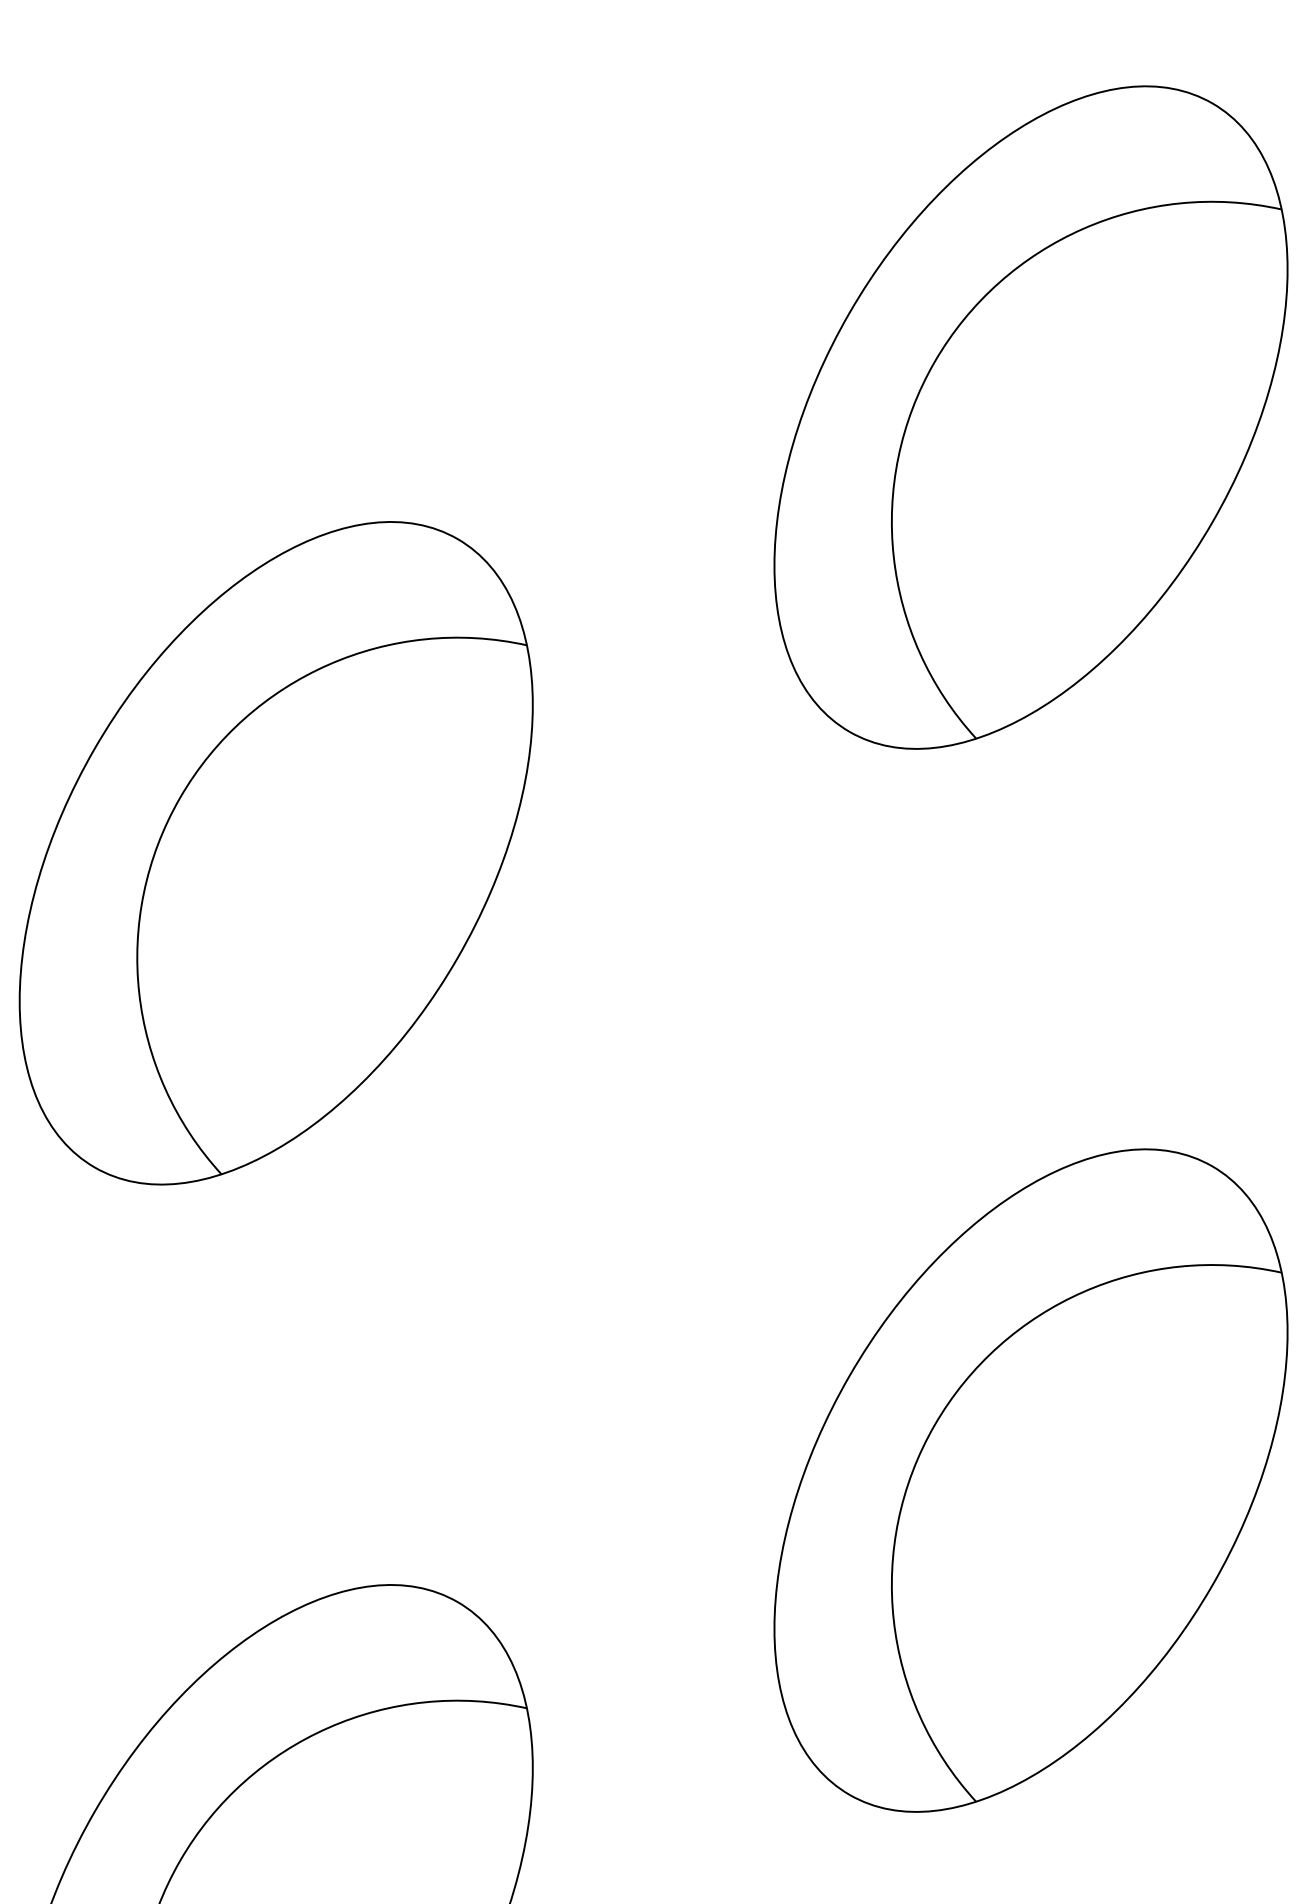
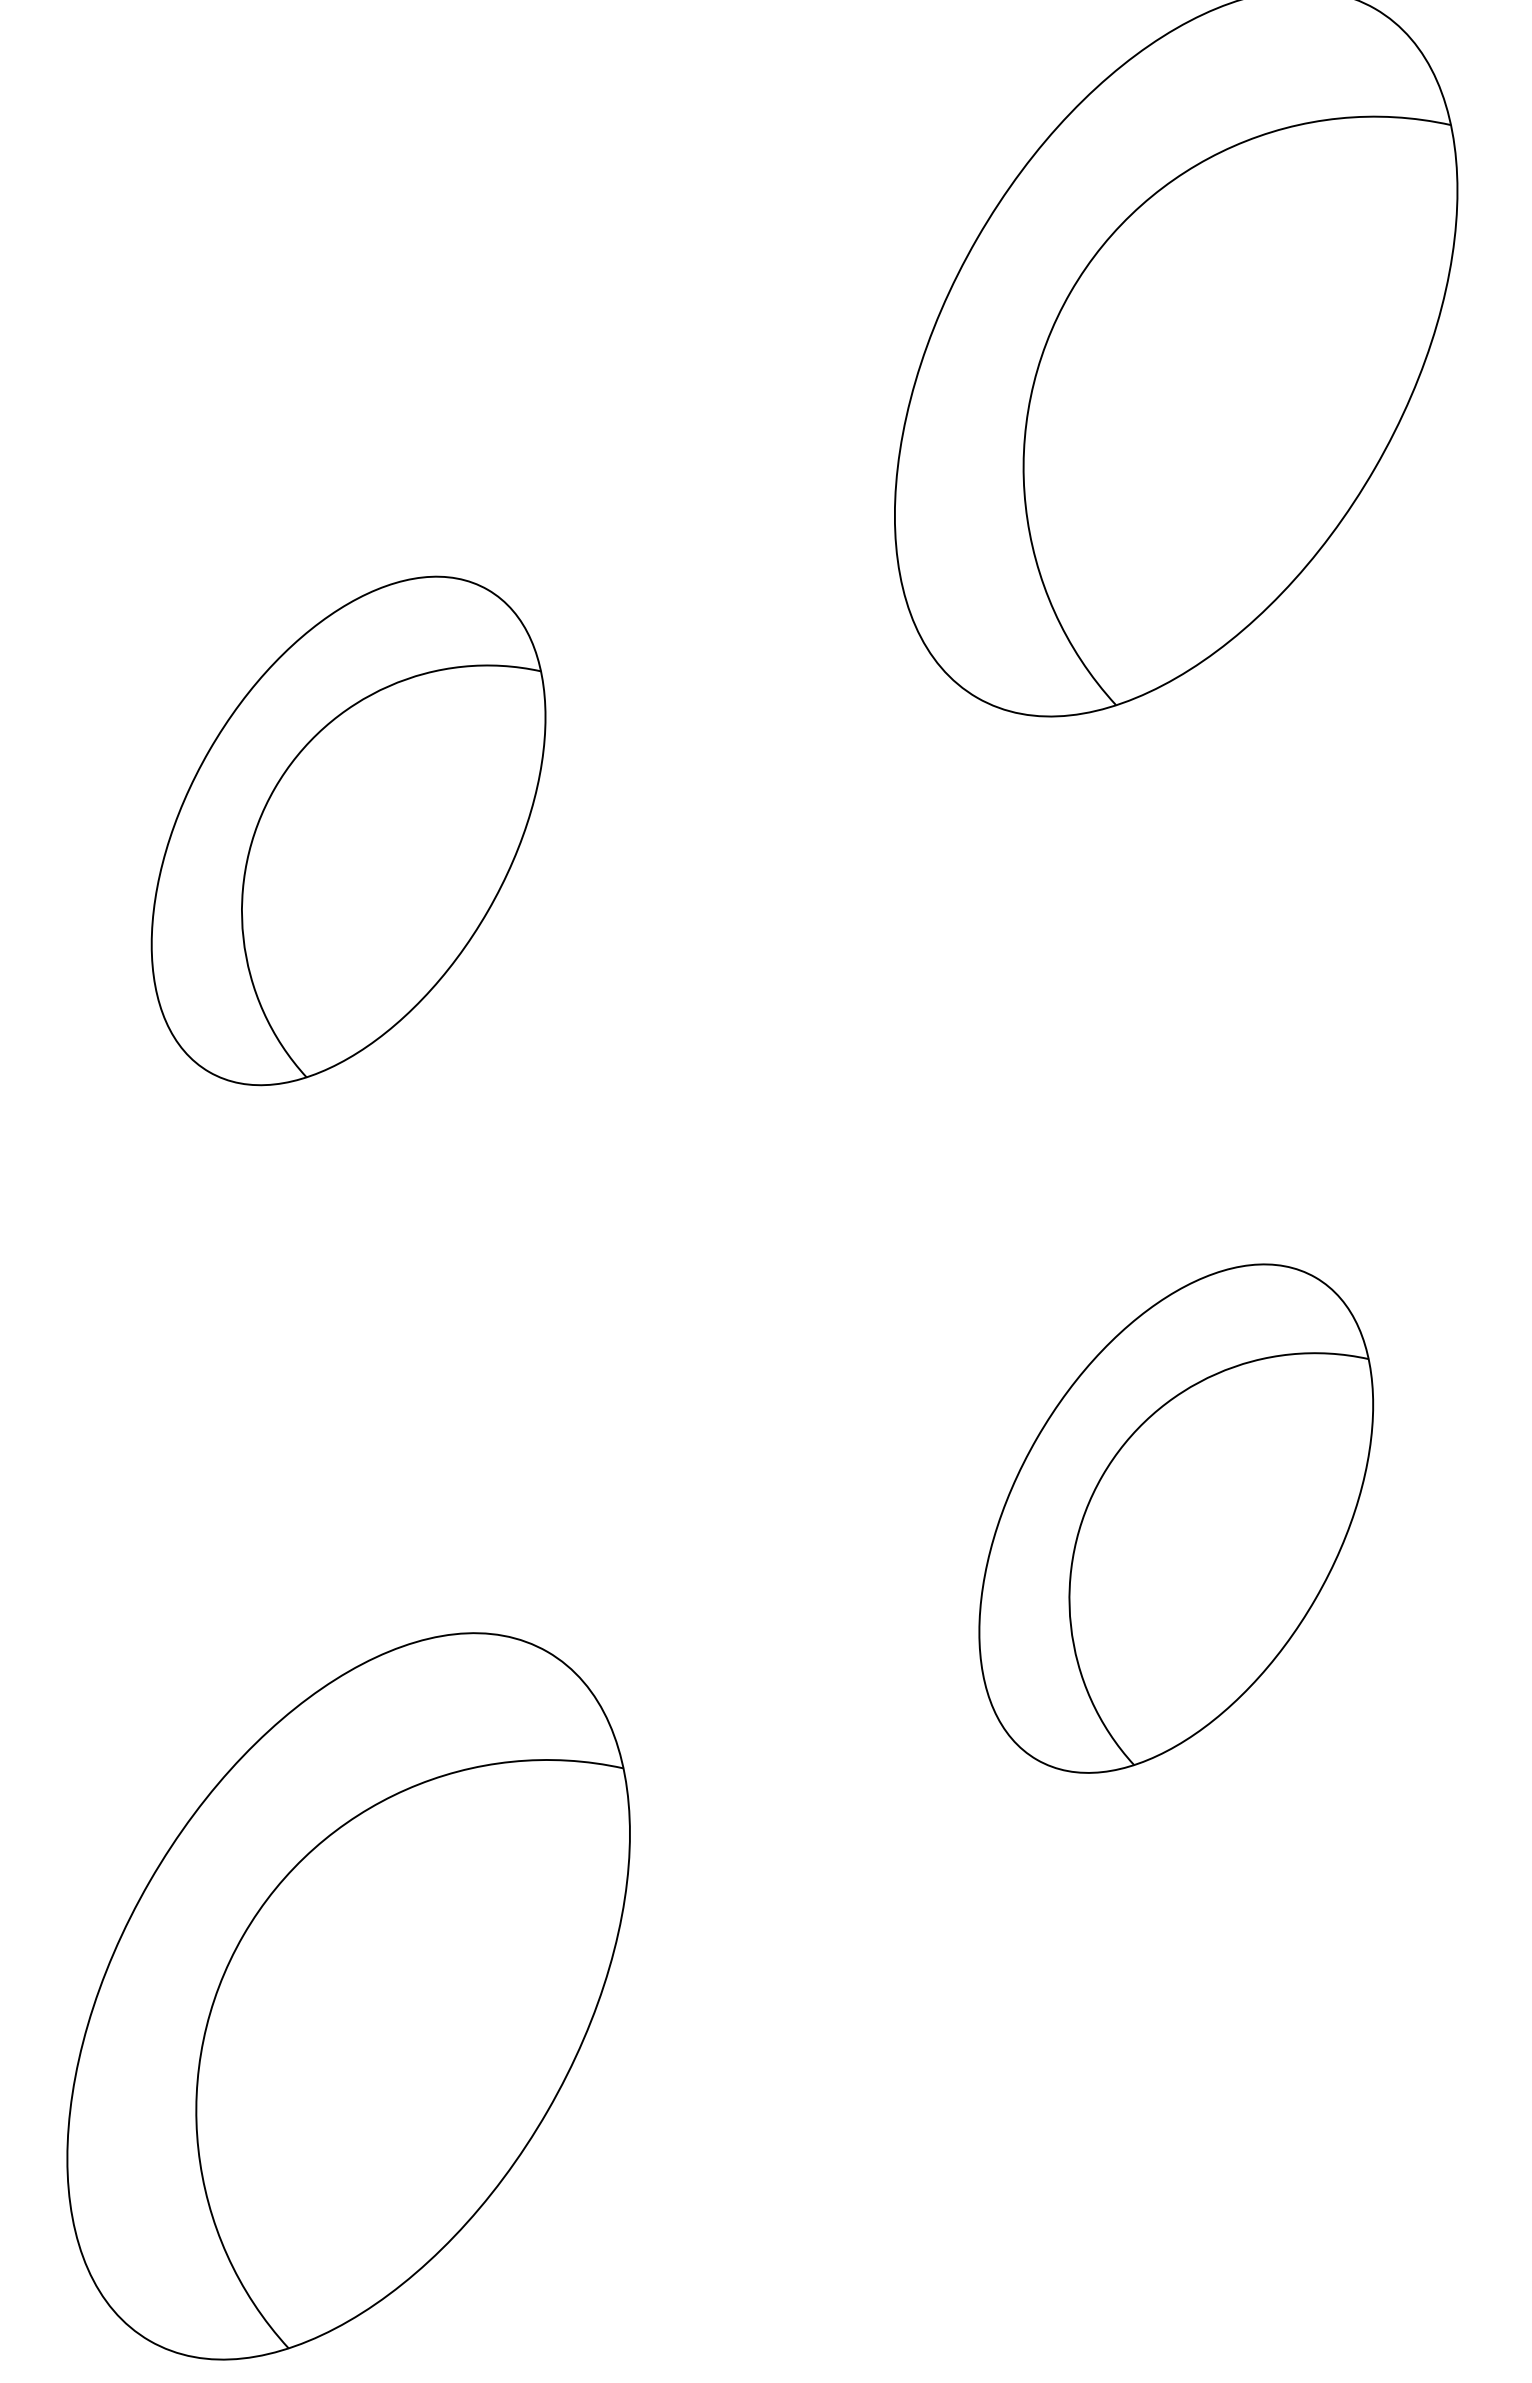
part: (276, 852) -> (348, 830), size x0.7
part: (1031, 1480) -> (1176, 1518), size x0.7

